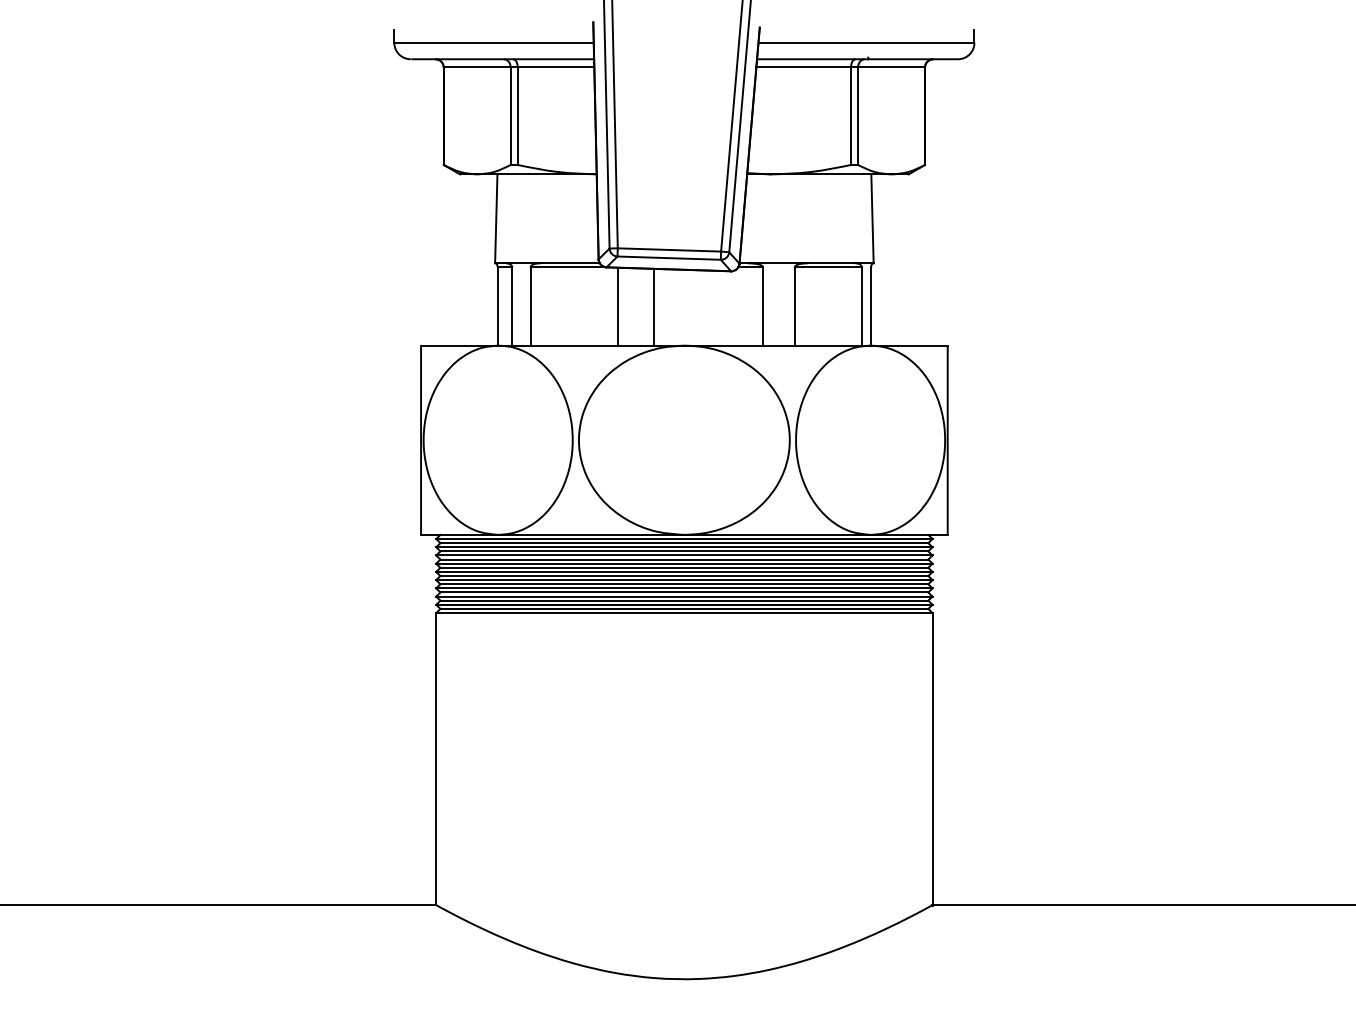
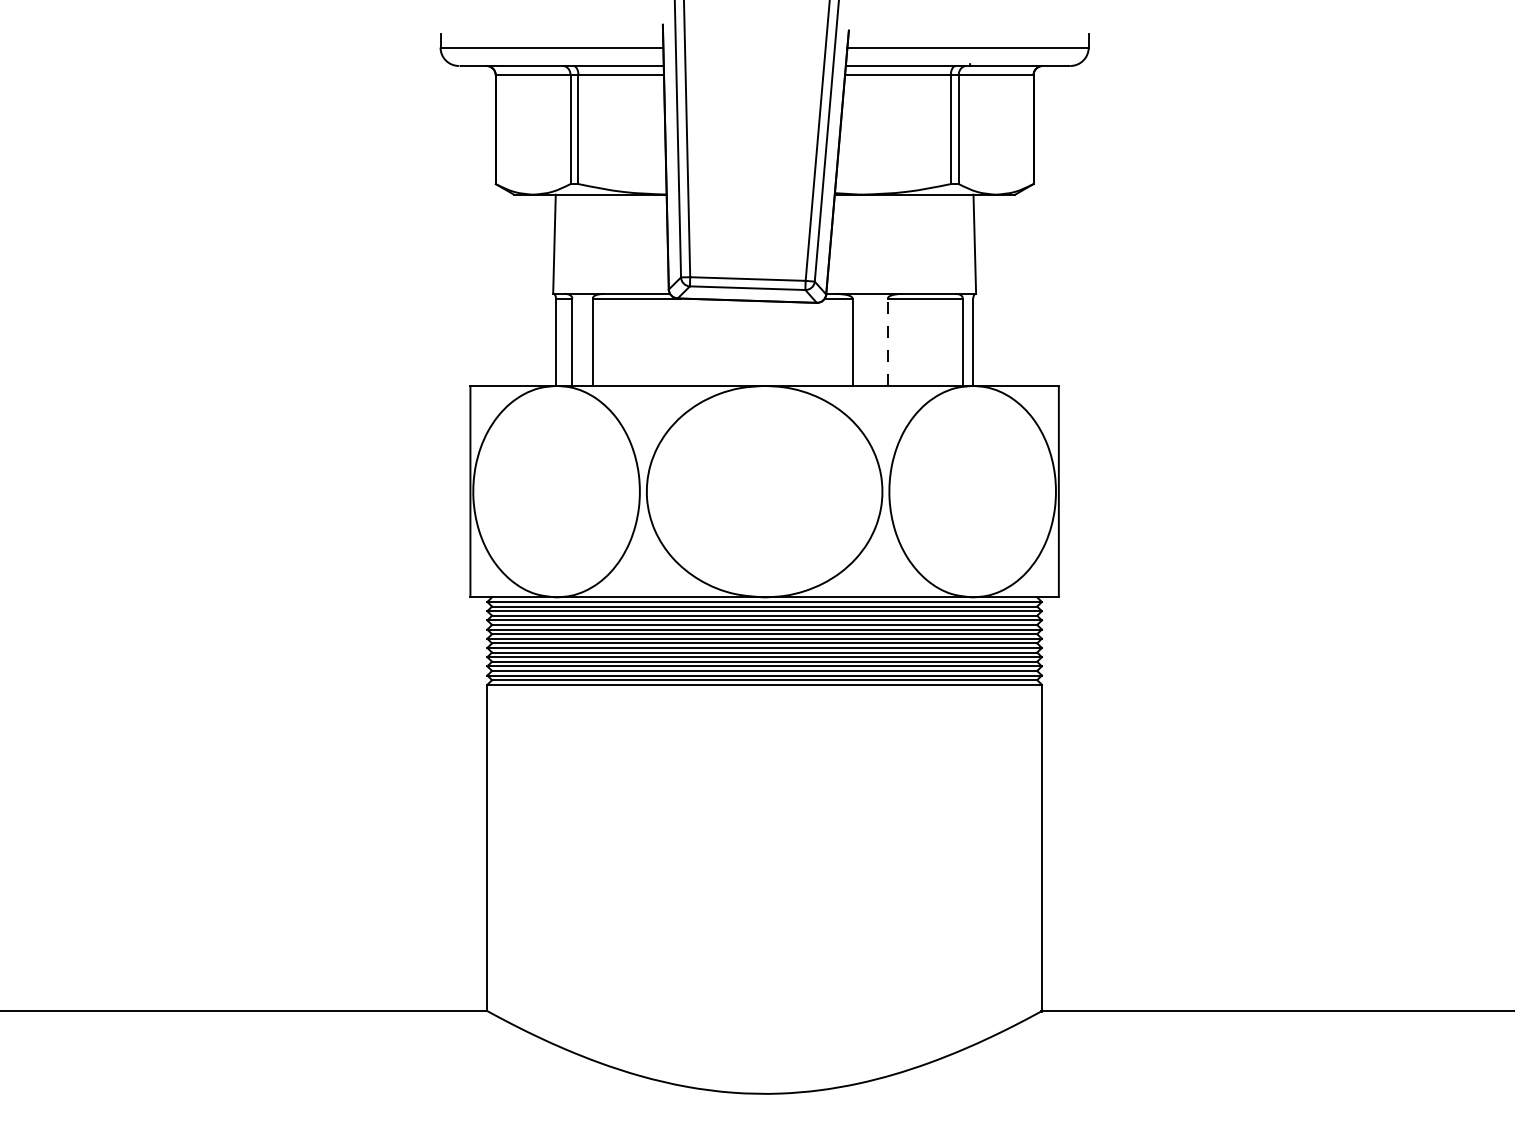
line: (618, 306) -> (691, 342), removed
line: (653, 306) -> (730, 342), removed
line: (794, 306) -> (887, 342), solid -> dashed

